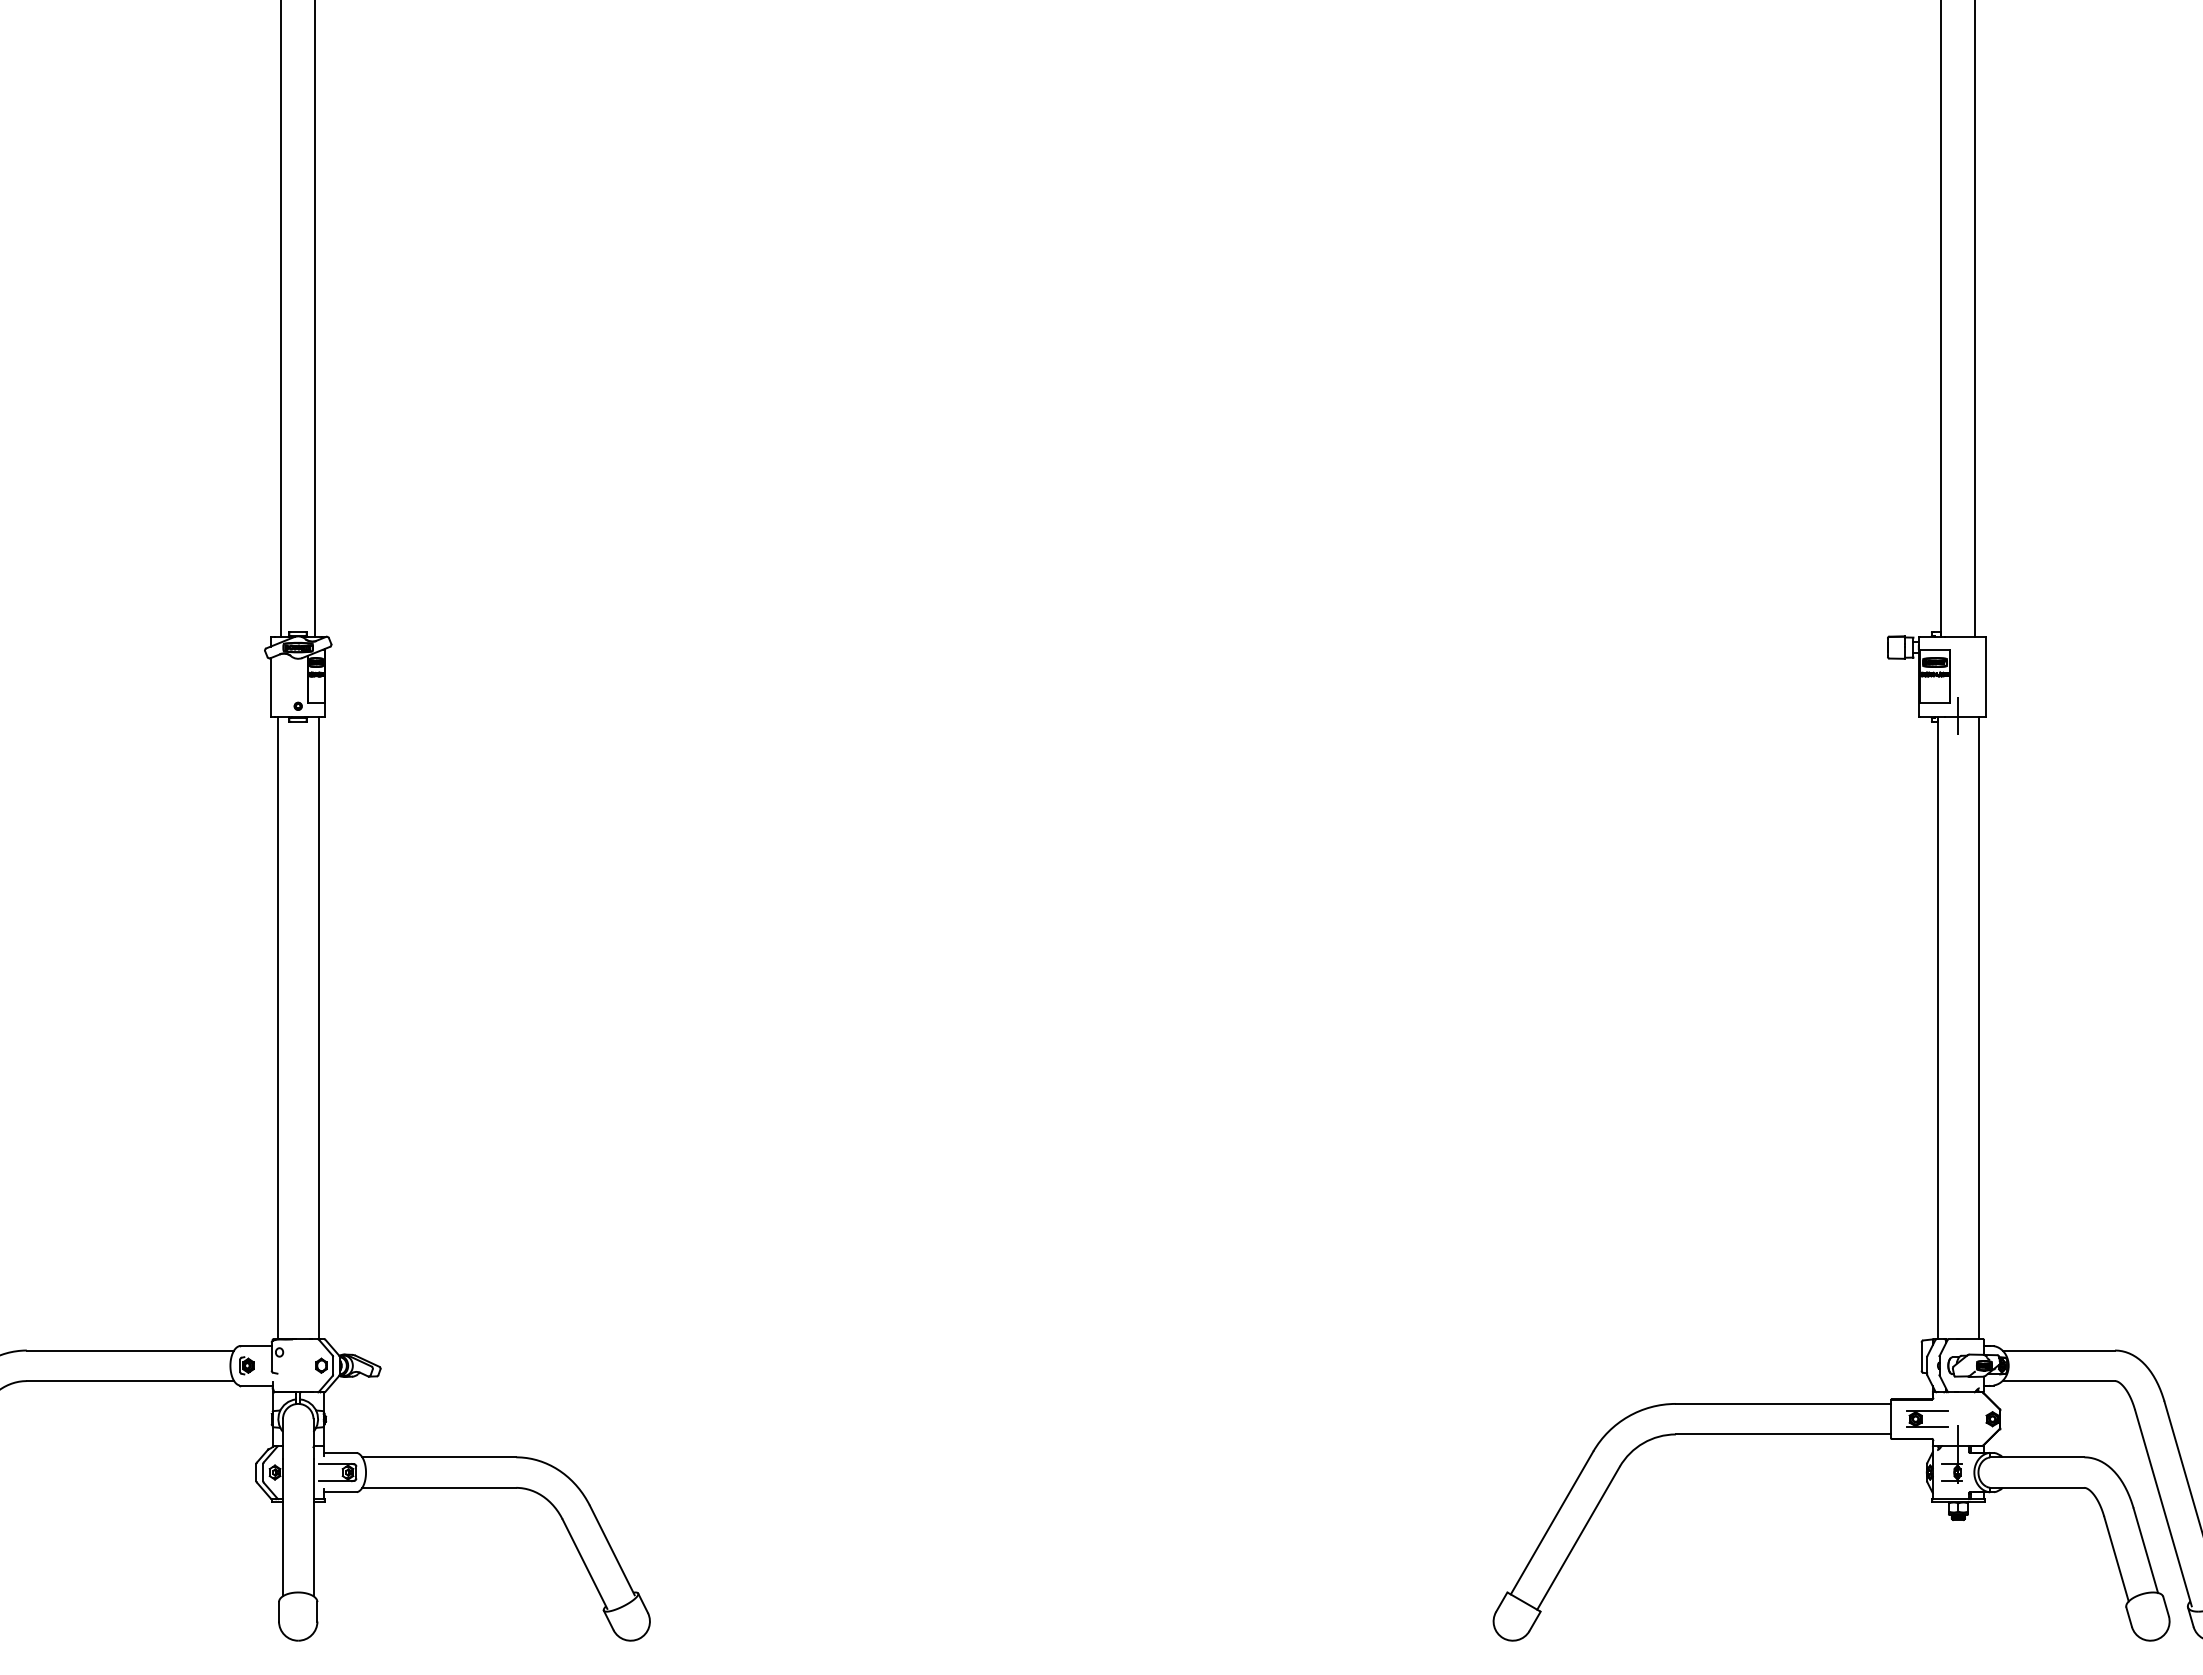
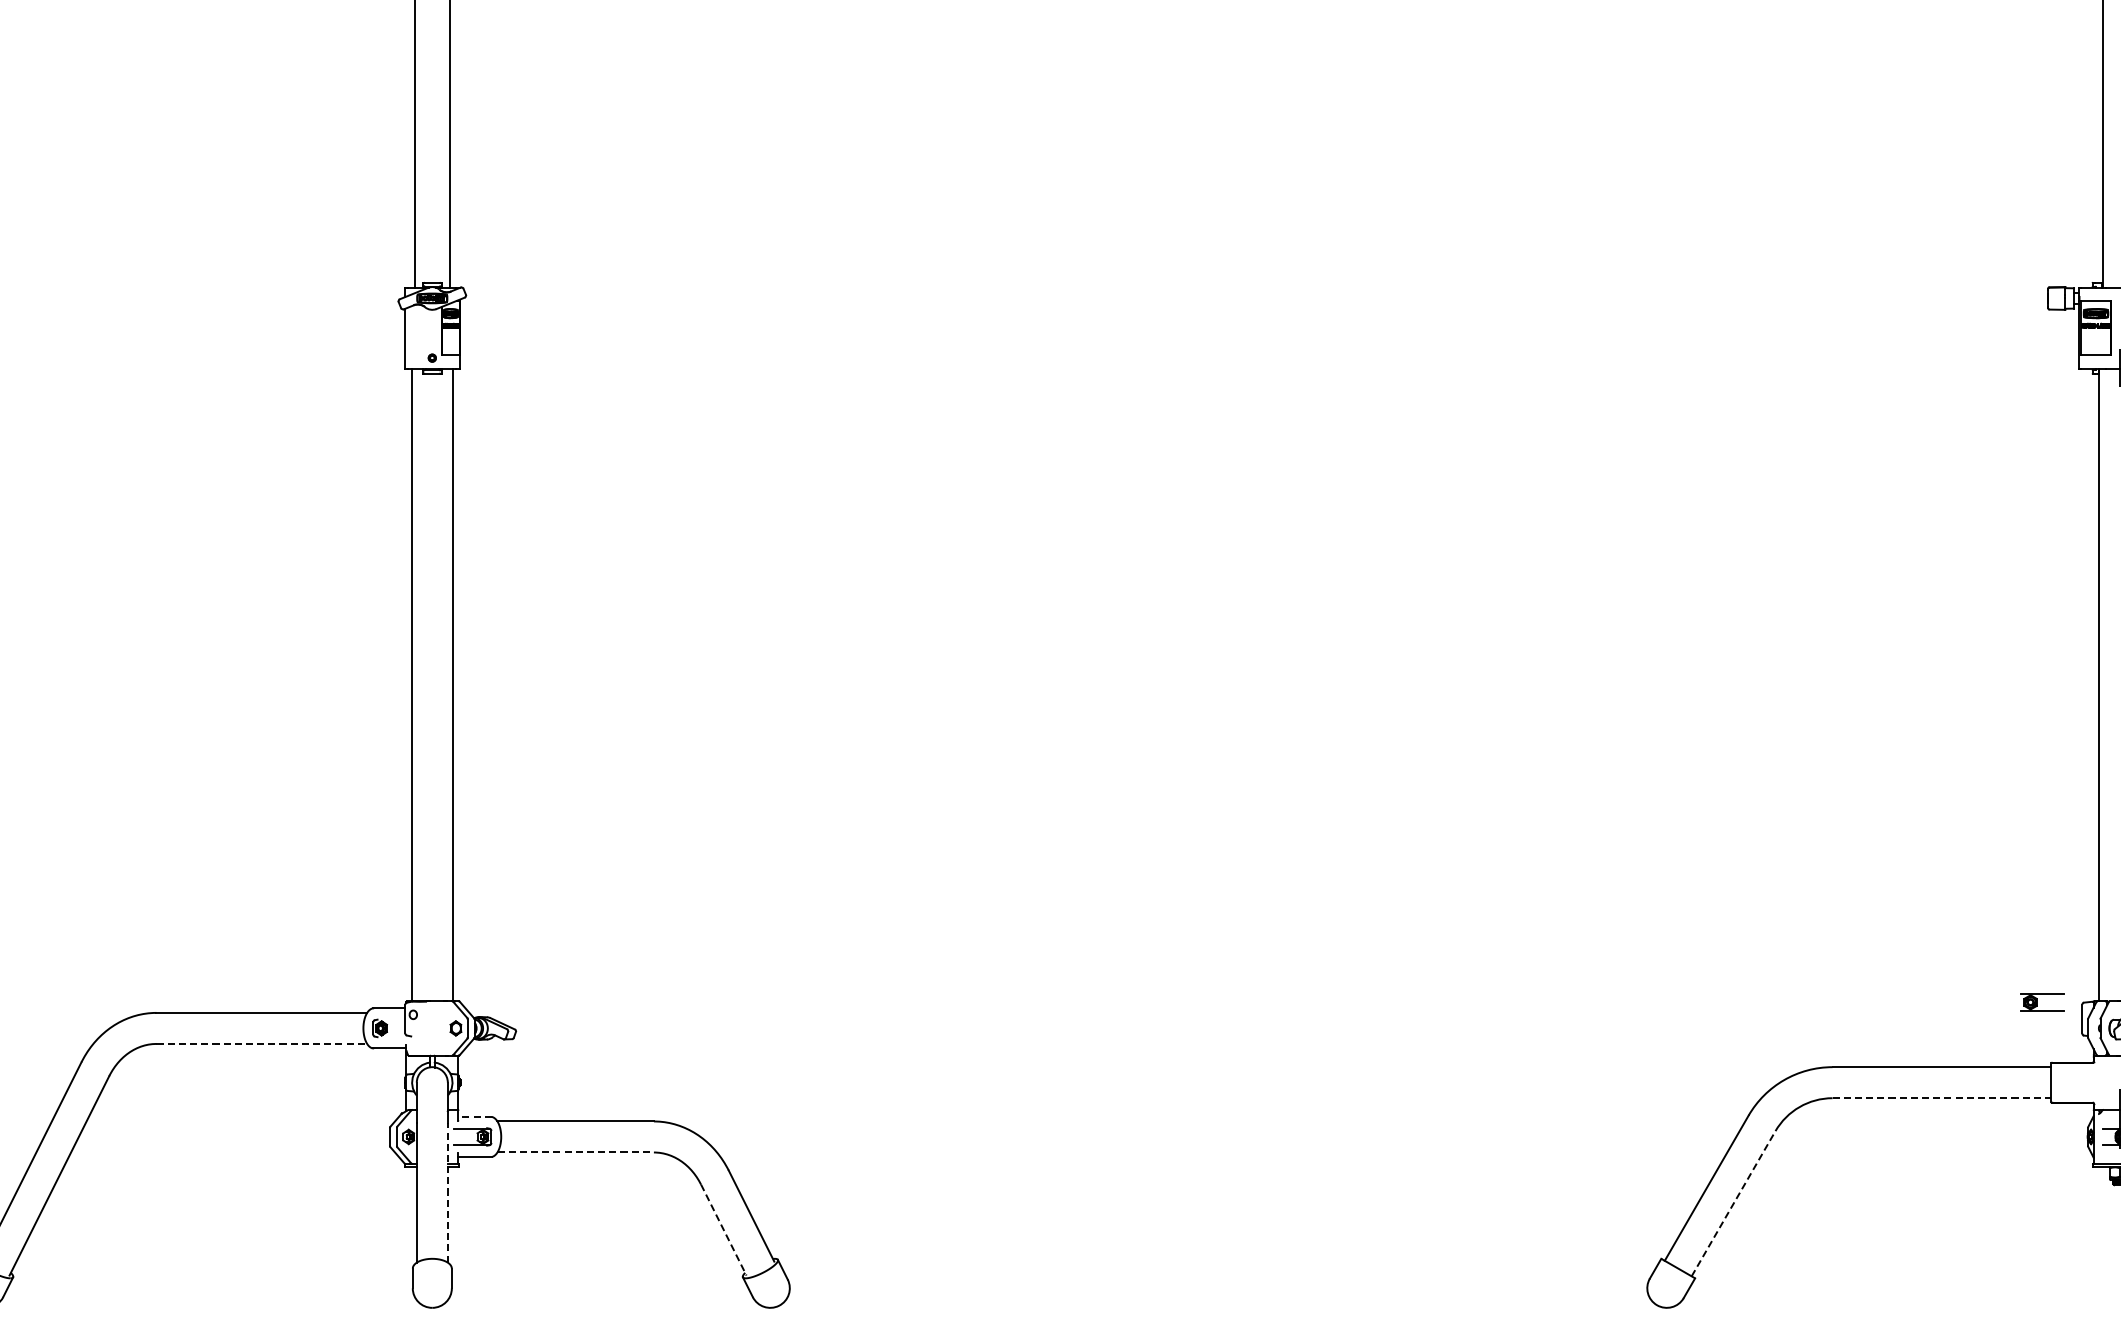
line: (130, 1381) -> (261, 1044), solid -> dashed
part: (1927, 1418) -> (2042, 1001), moved
line: (1783, 1434) -> (1941, 1098), solid -> dashed
line: (339, 1452) -> (474, 1116), solid -> dashed
line: (439, 1487) -> (575, 1152), solid -> dashed
line: (313, 1527) -> (447, 1192), solid -> dashed
line: (1578, 1537) -> (1733, 1202), solid -> dashed
line: (585, 1564) -> (724, 1230), solid -> dashed

